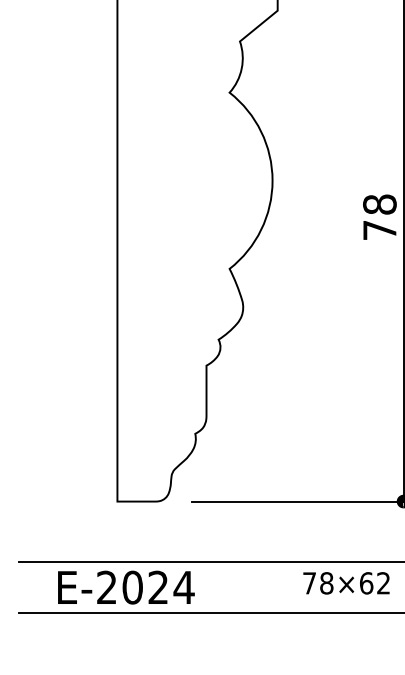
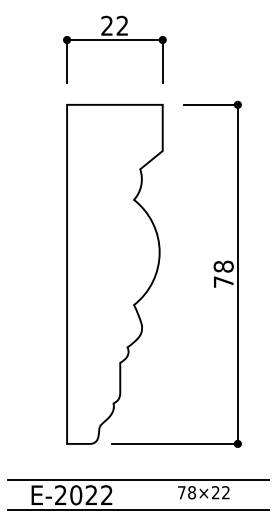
text: (366, 582) -> (215, 492), 78×62 -> 78×22
text: (183, 586) -> (106, 494), E-2024 -> E-2022

